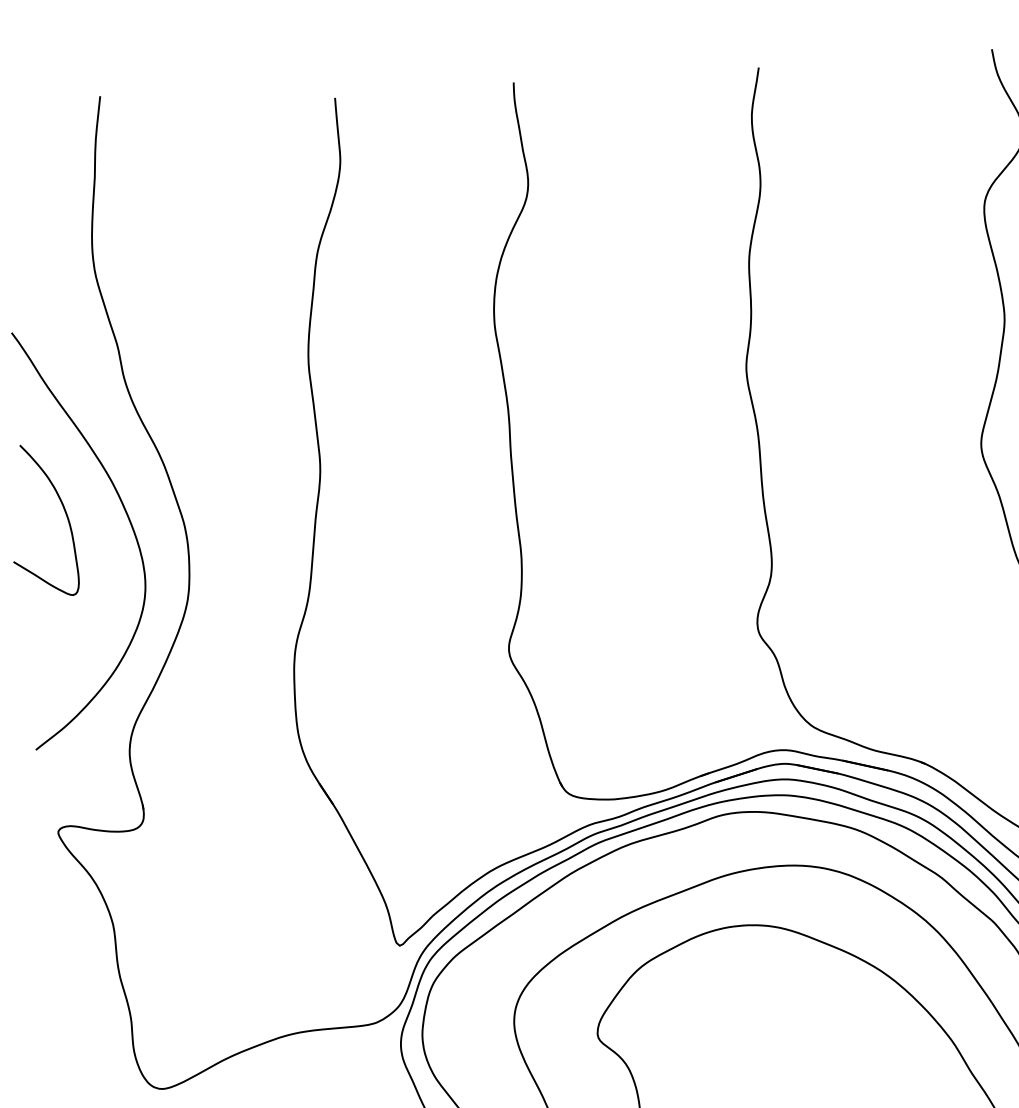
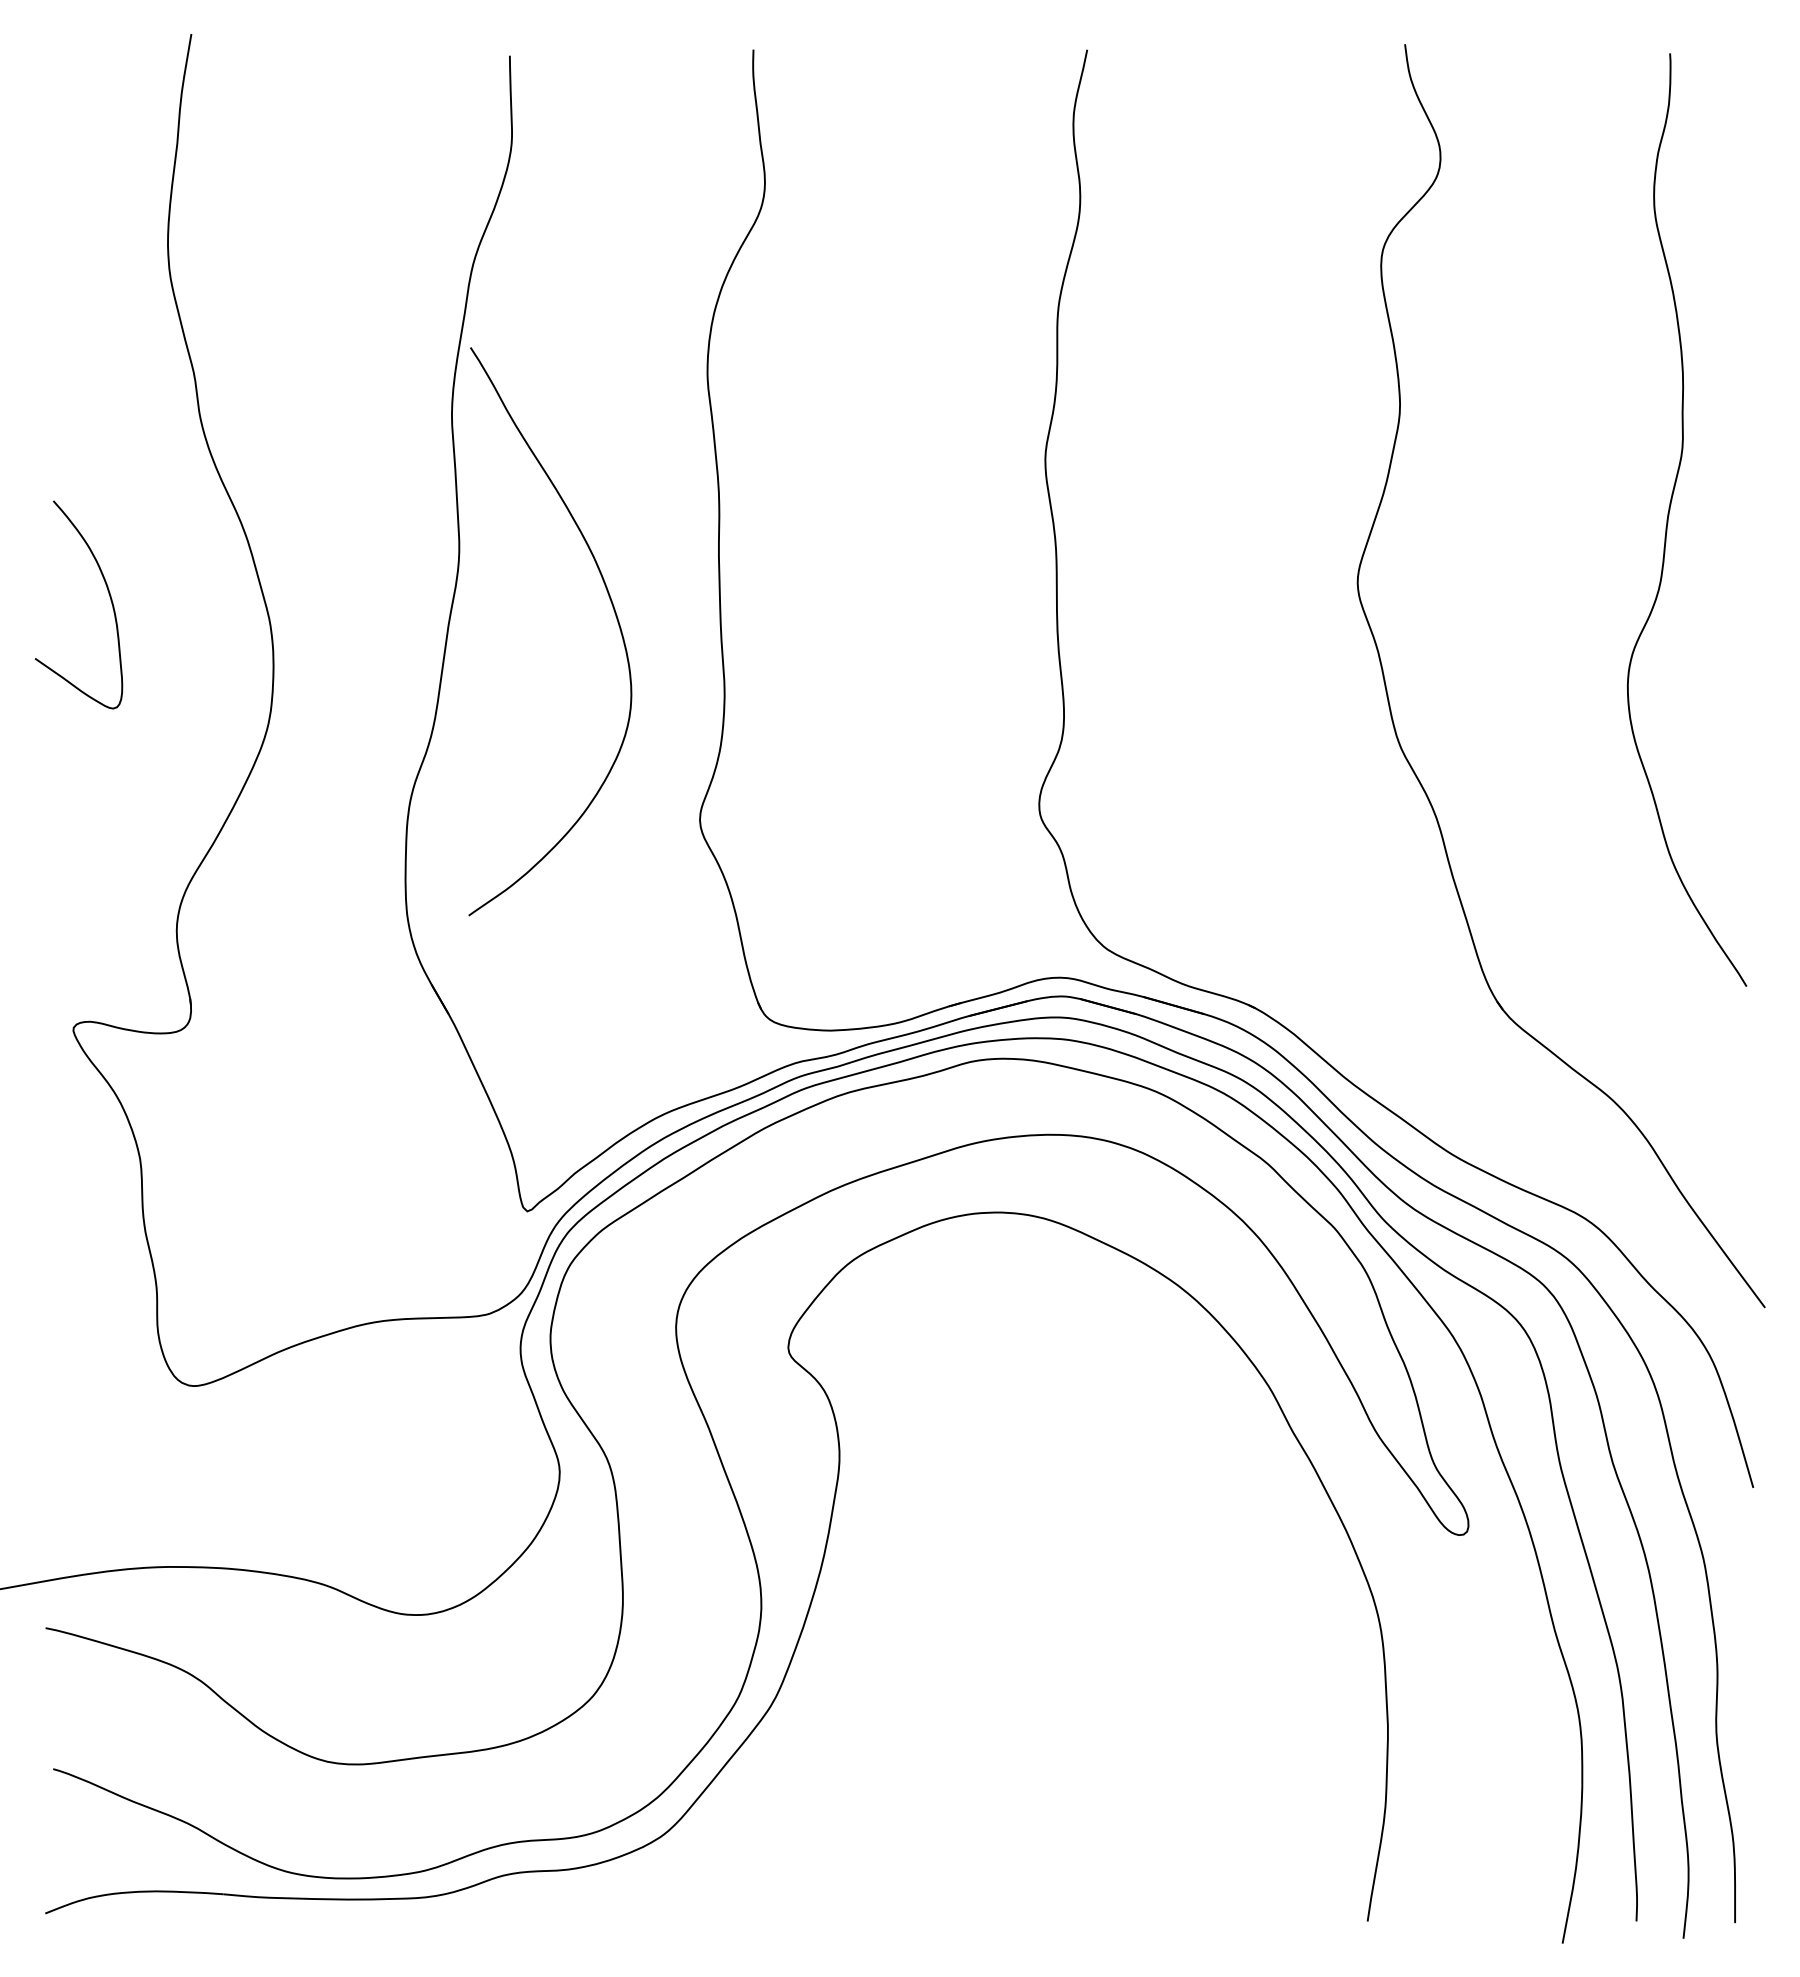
curve: (128, 519) -> (613, 610), moved

